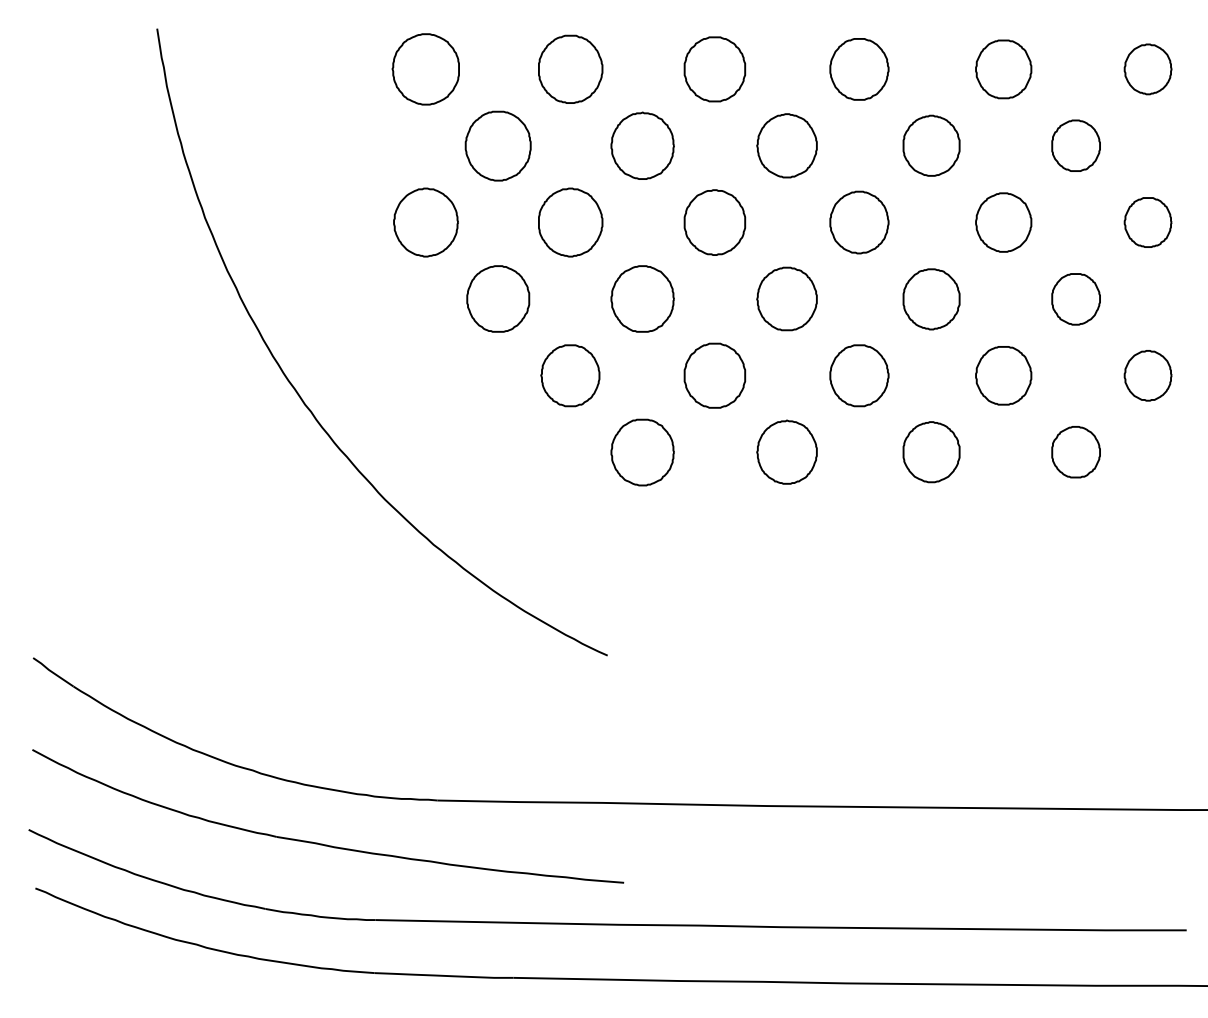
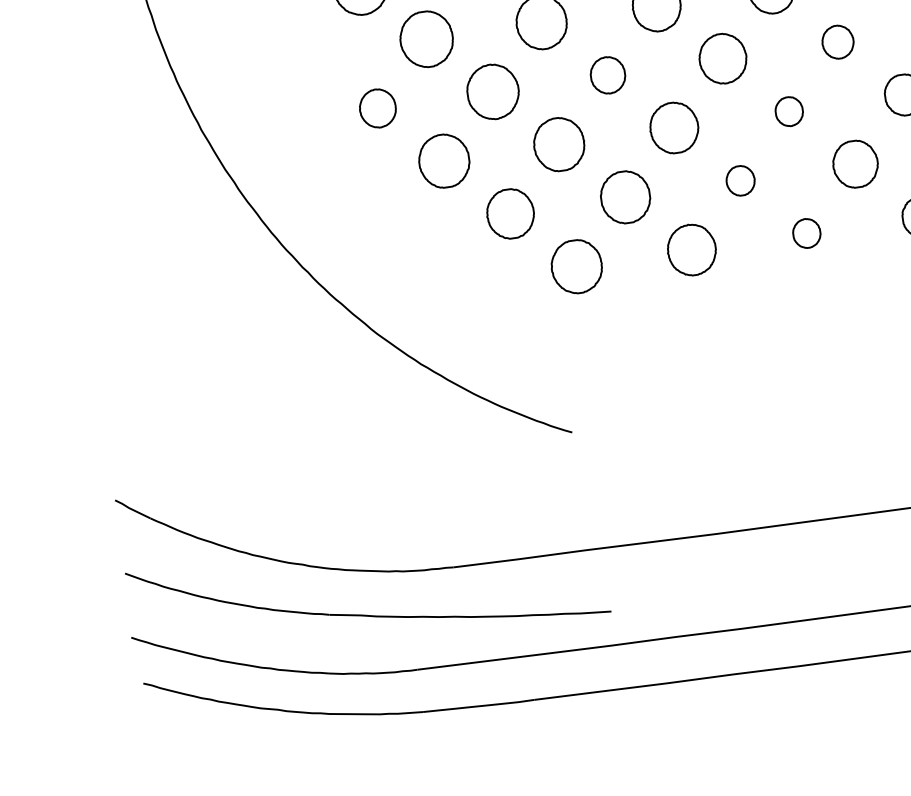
part: (425, 222) -> (377, 108), size x0.7
part: (714, 222) -> (607, 75), size x0.7
part: (1003, 222) -> (837, 42), size x0.7
part: (931, 299) -> (789, 111), size x0.6
part: (859, 375) -> (740, 180), size x0.6
part: (931, 452) -> (806, 233), size x0.6

